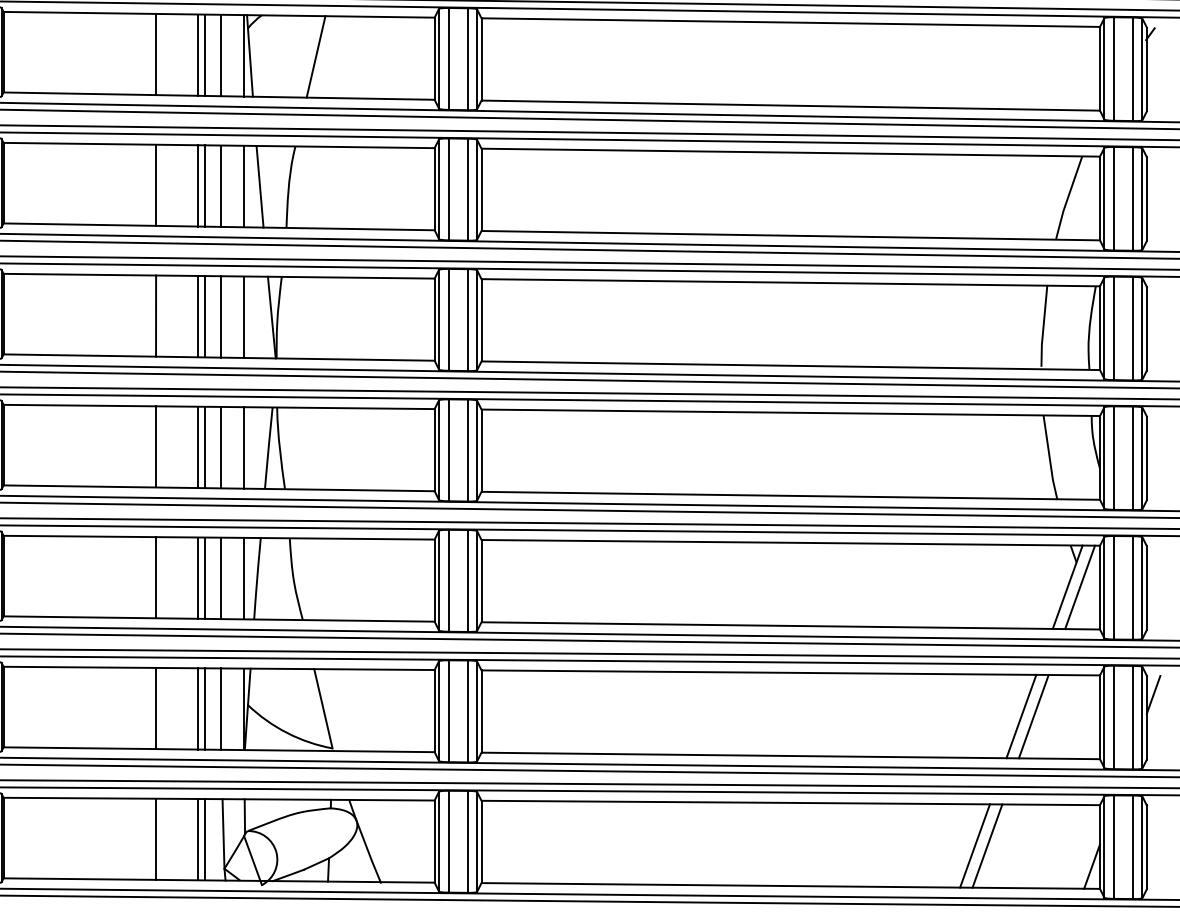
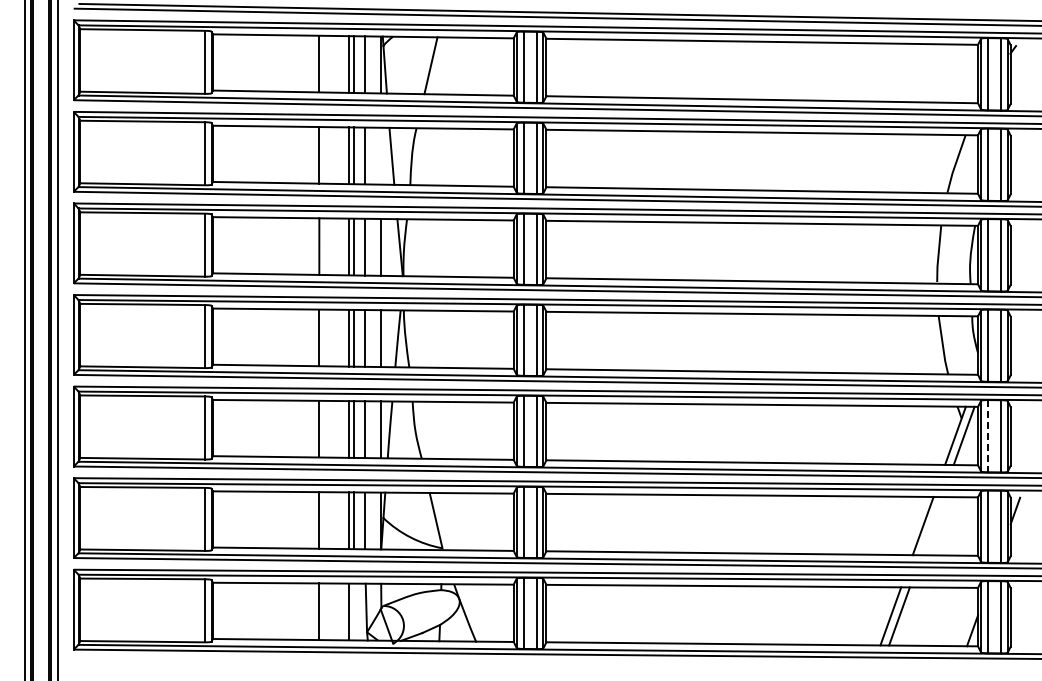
line: (243, 185) -> (380, 155), removed
line: (1113, 588) -> (987, 436), solid -> dashed
line: (1033, 717) -> (931, 526), removed
line: (205, 838) -> (353, 611), removed

